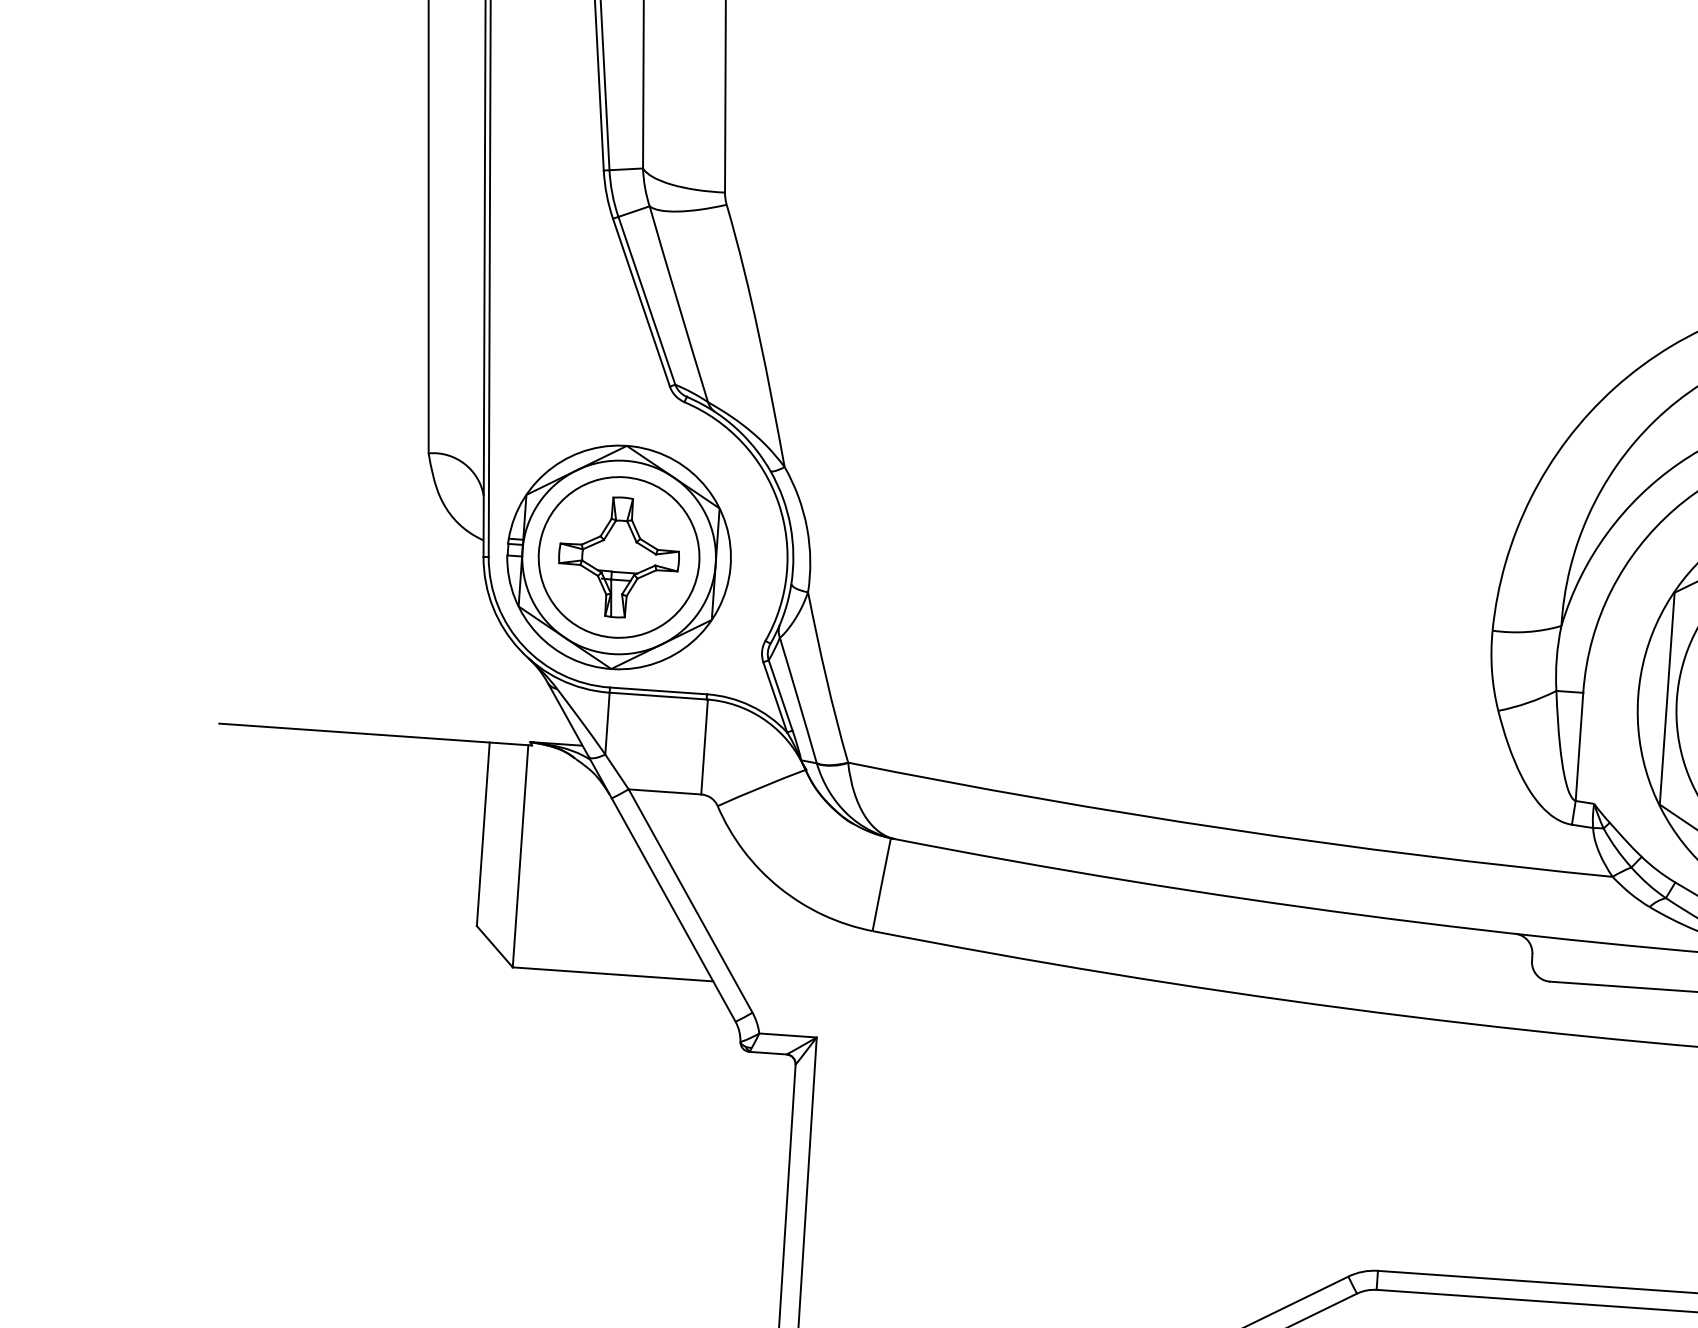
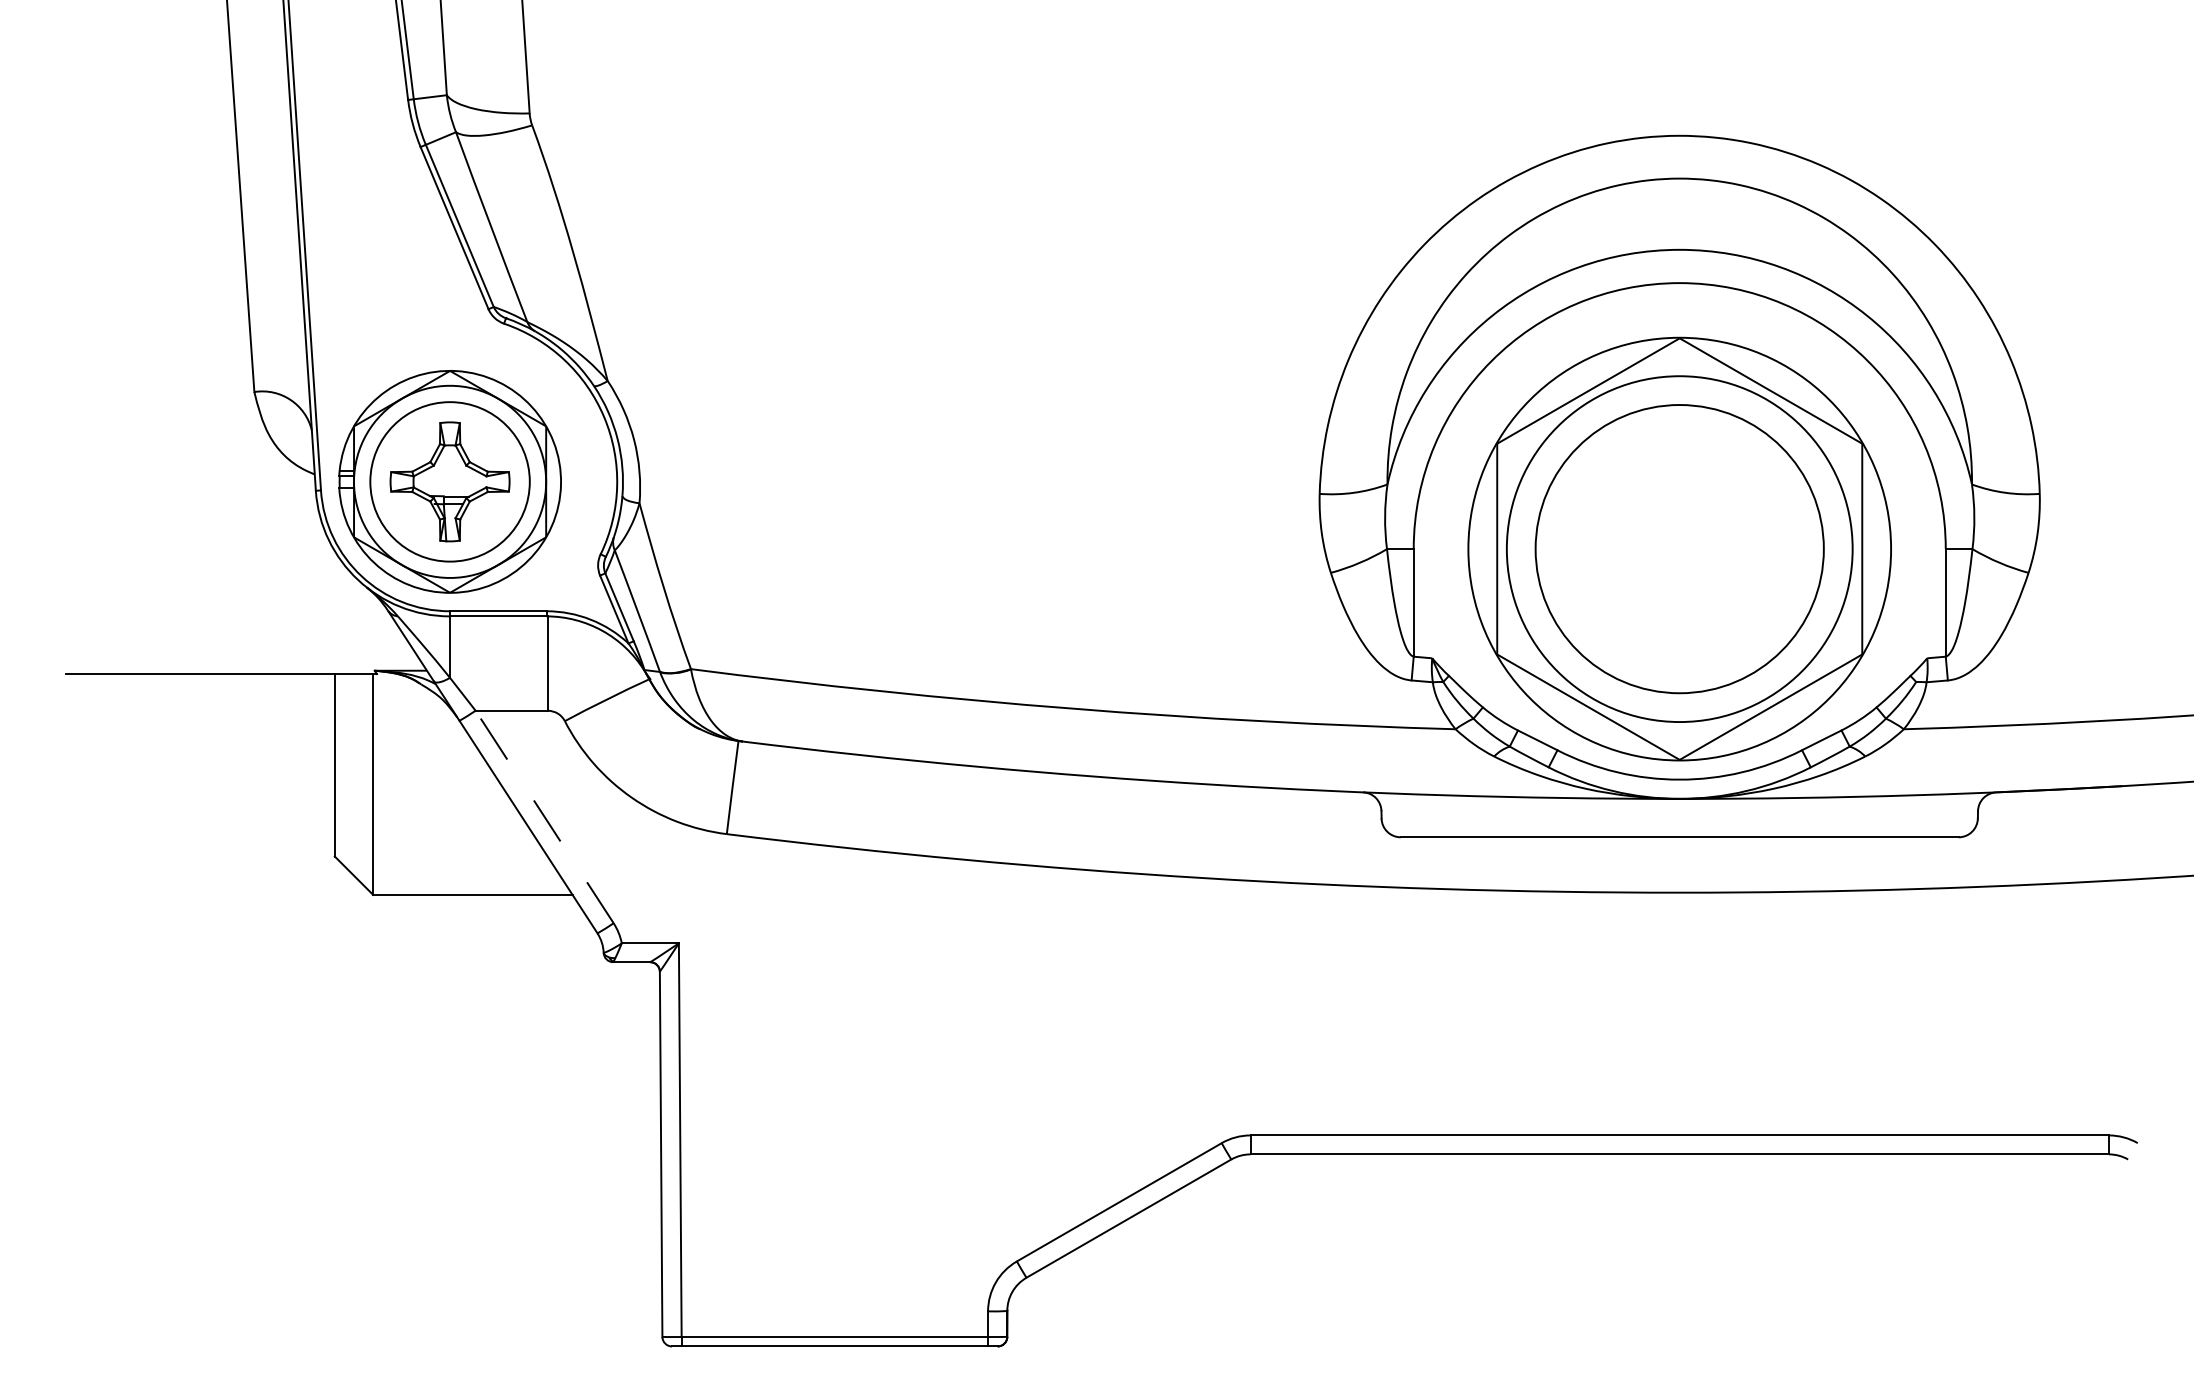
line: (690, 901) -> (544, 817), solid -> dashed

